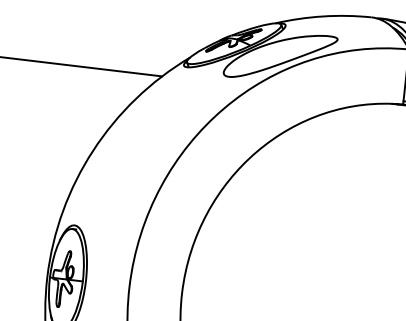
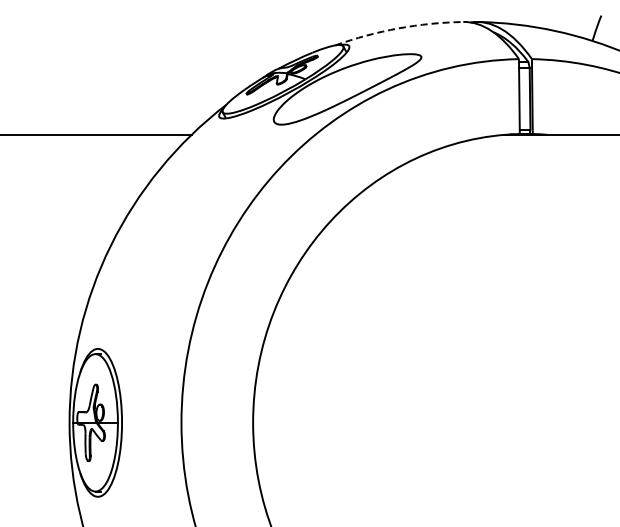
arc: (323, 16) -> (398, 28), solid -> dashed

